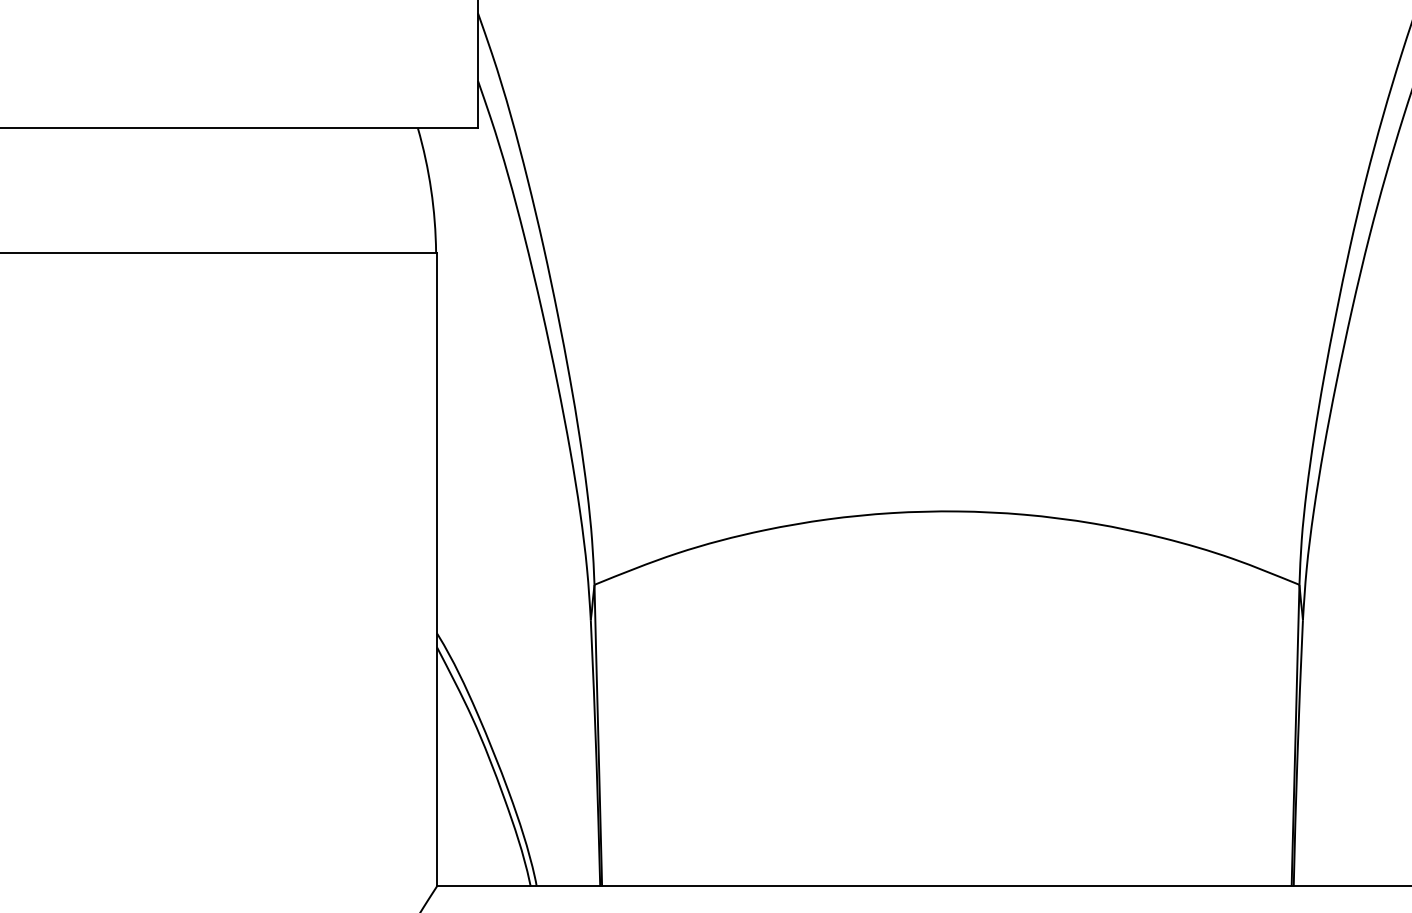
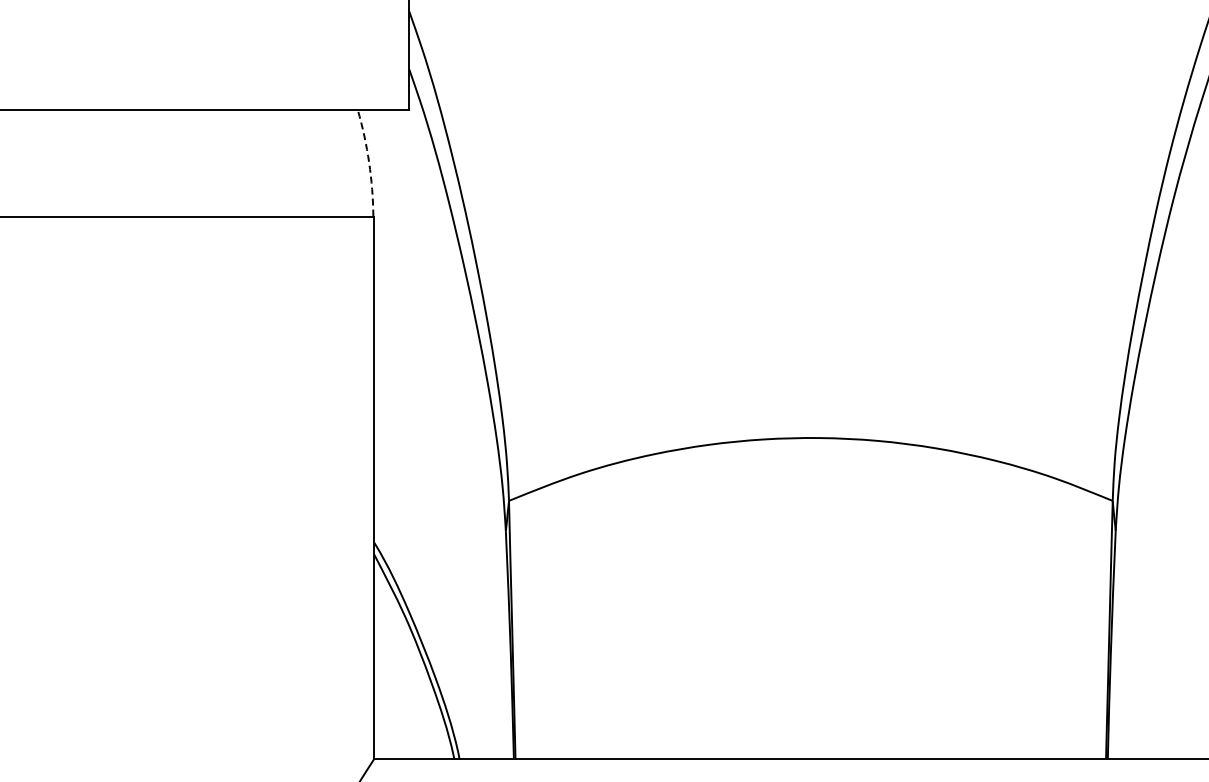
arc: (431, 189) -> (369, 162), solid -> dashed

